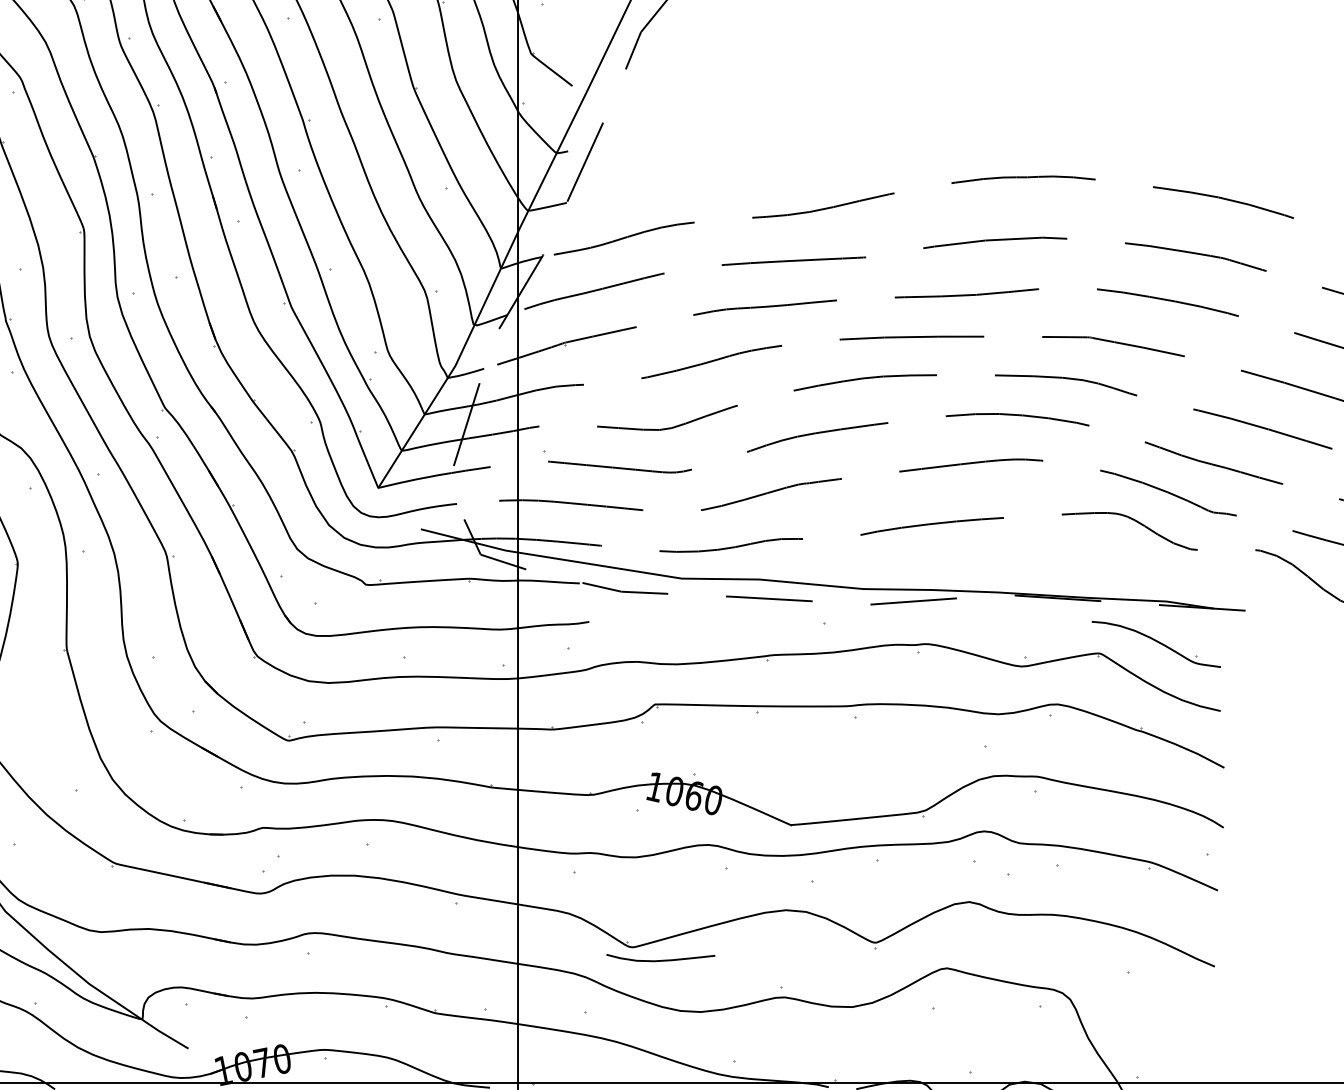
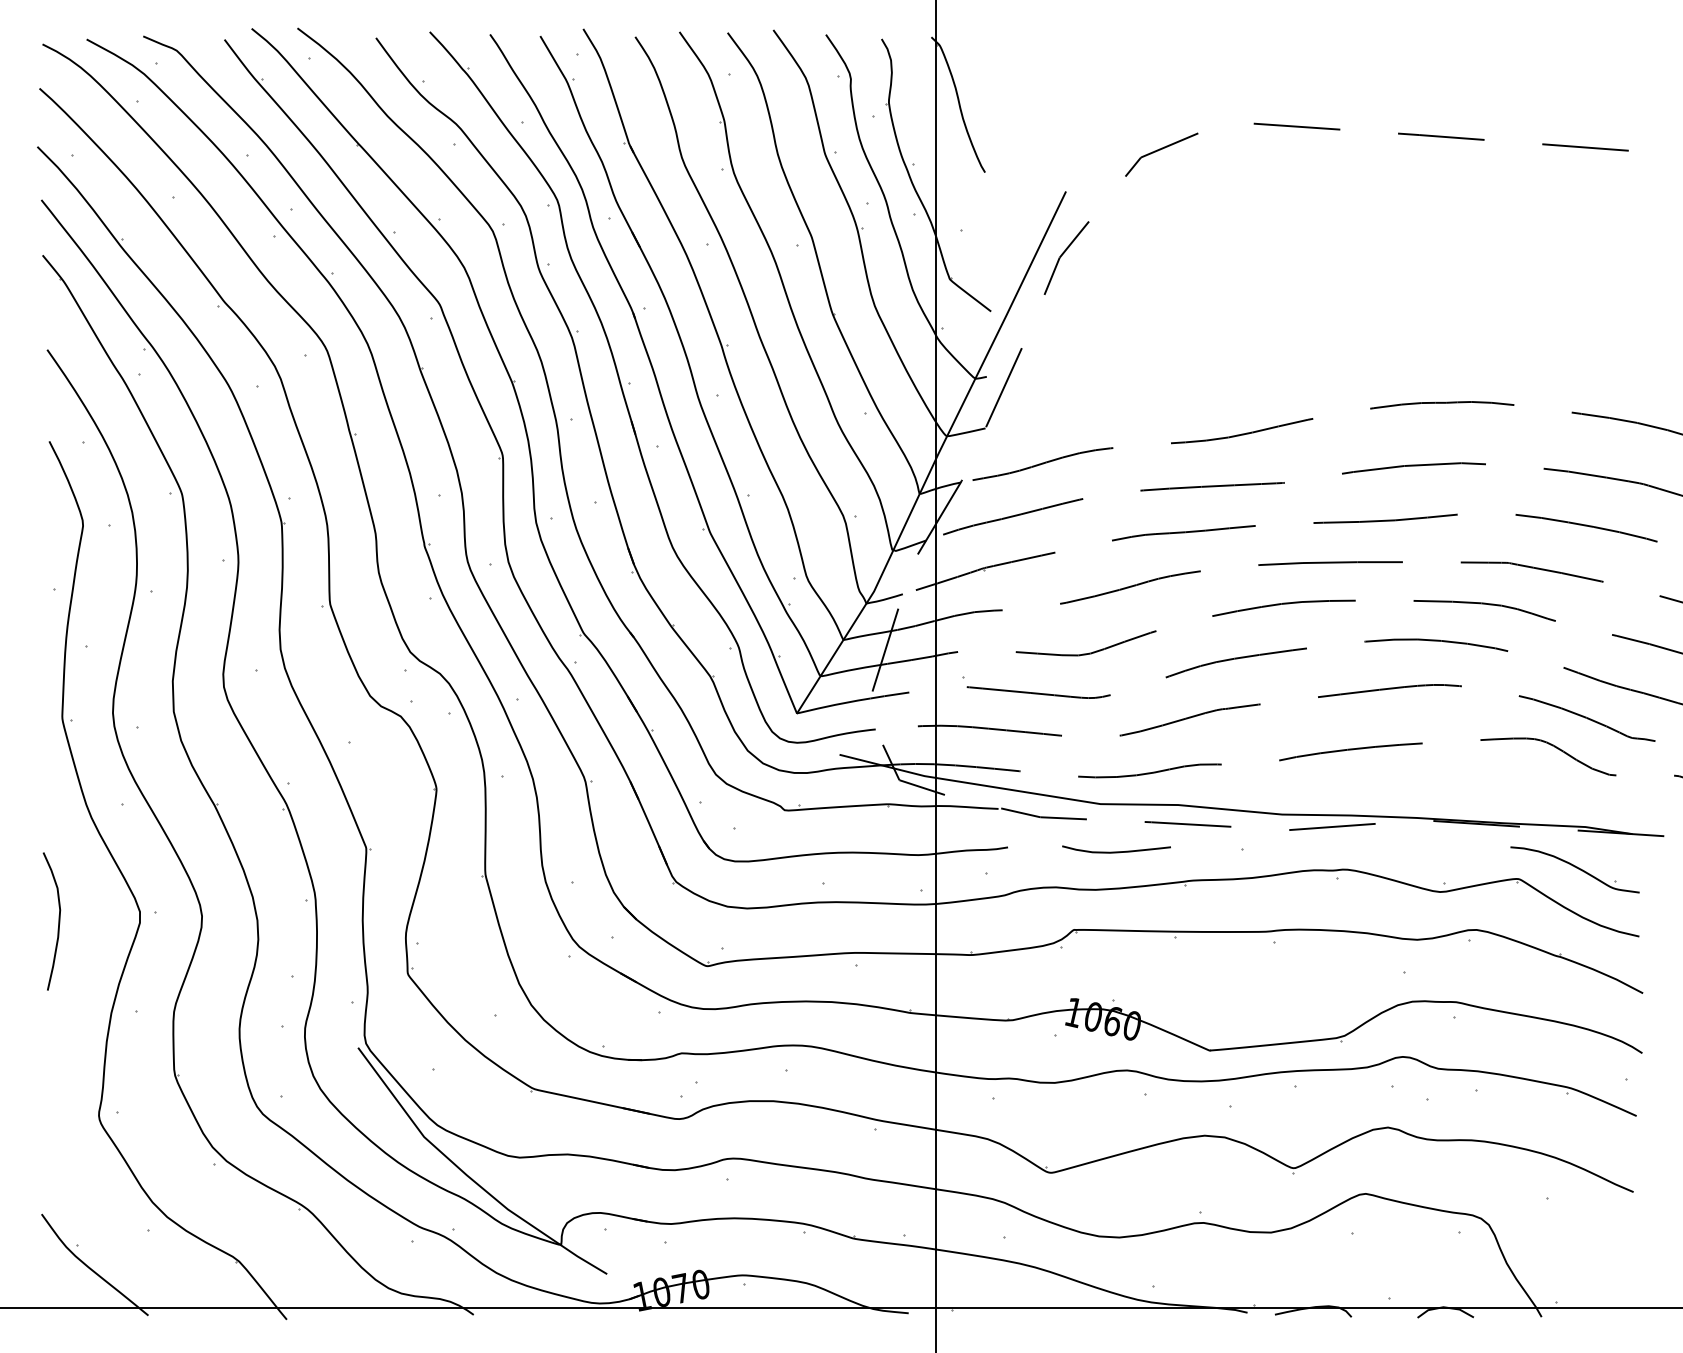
curve: (660, 960) -> (1116, 851), moved

